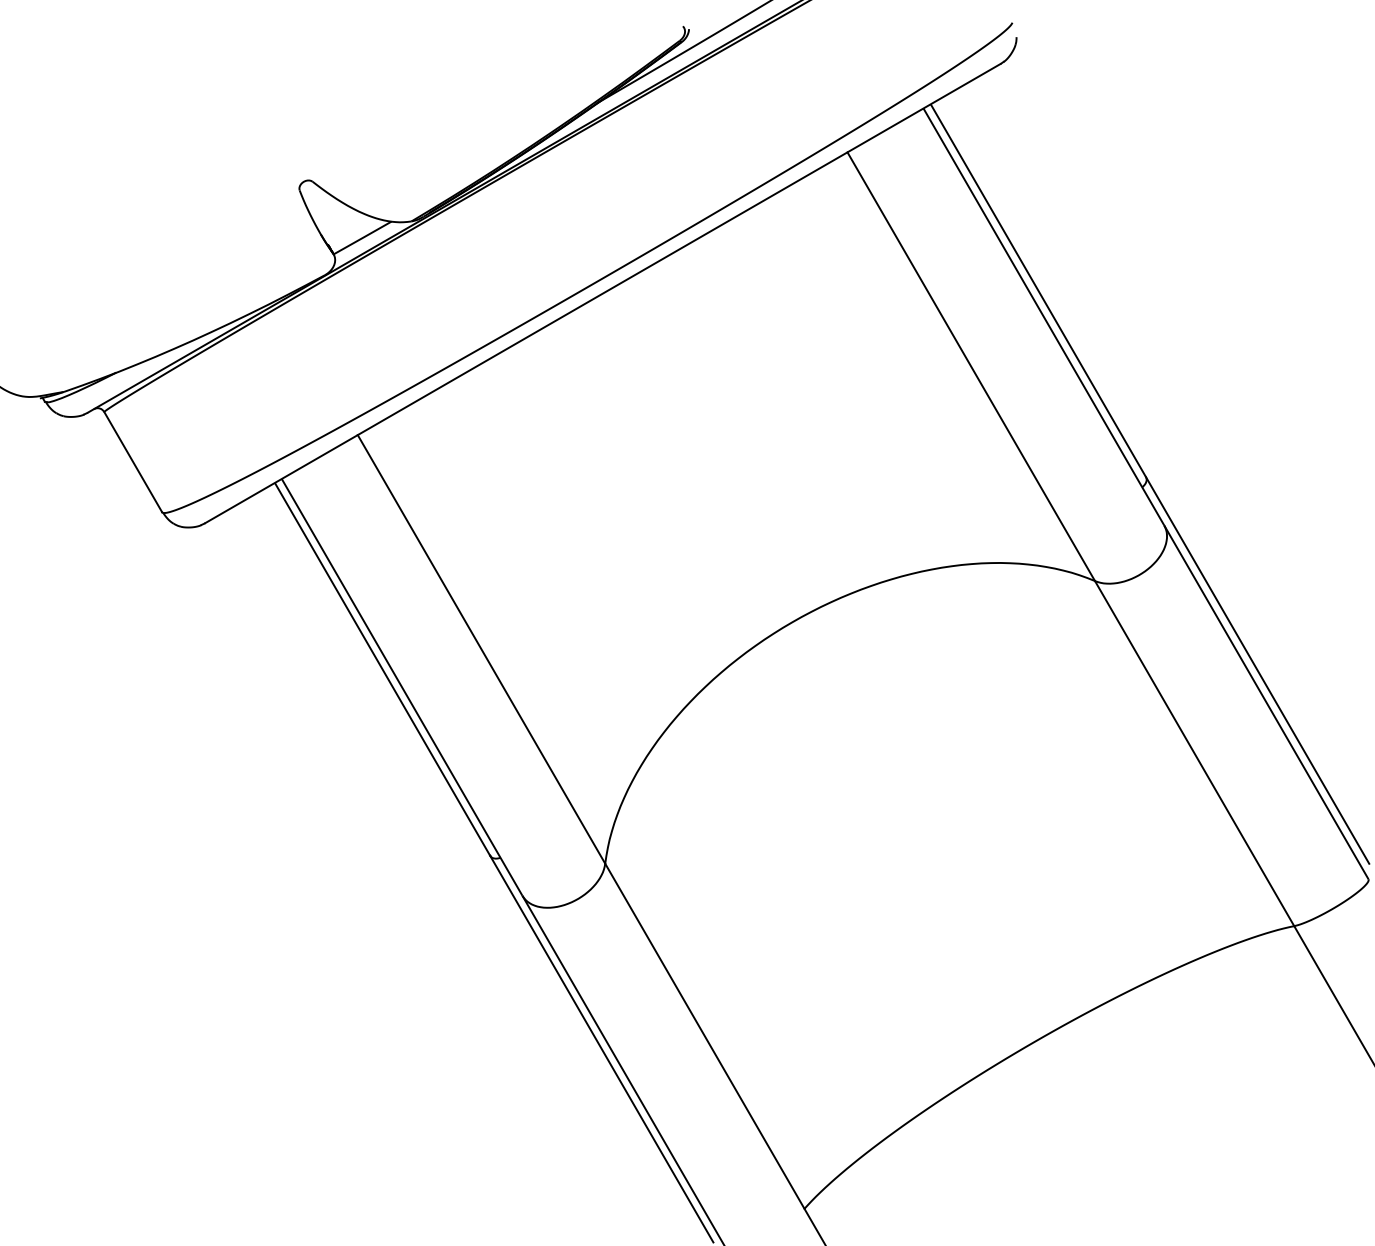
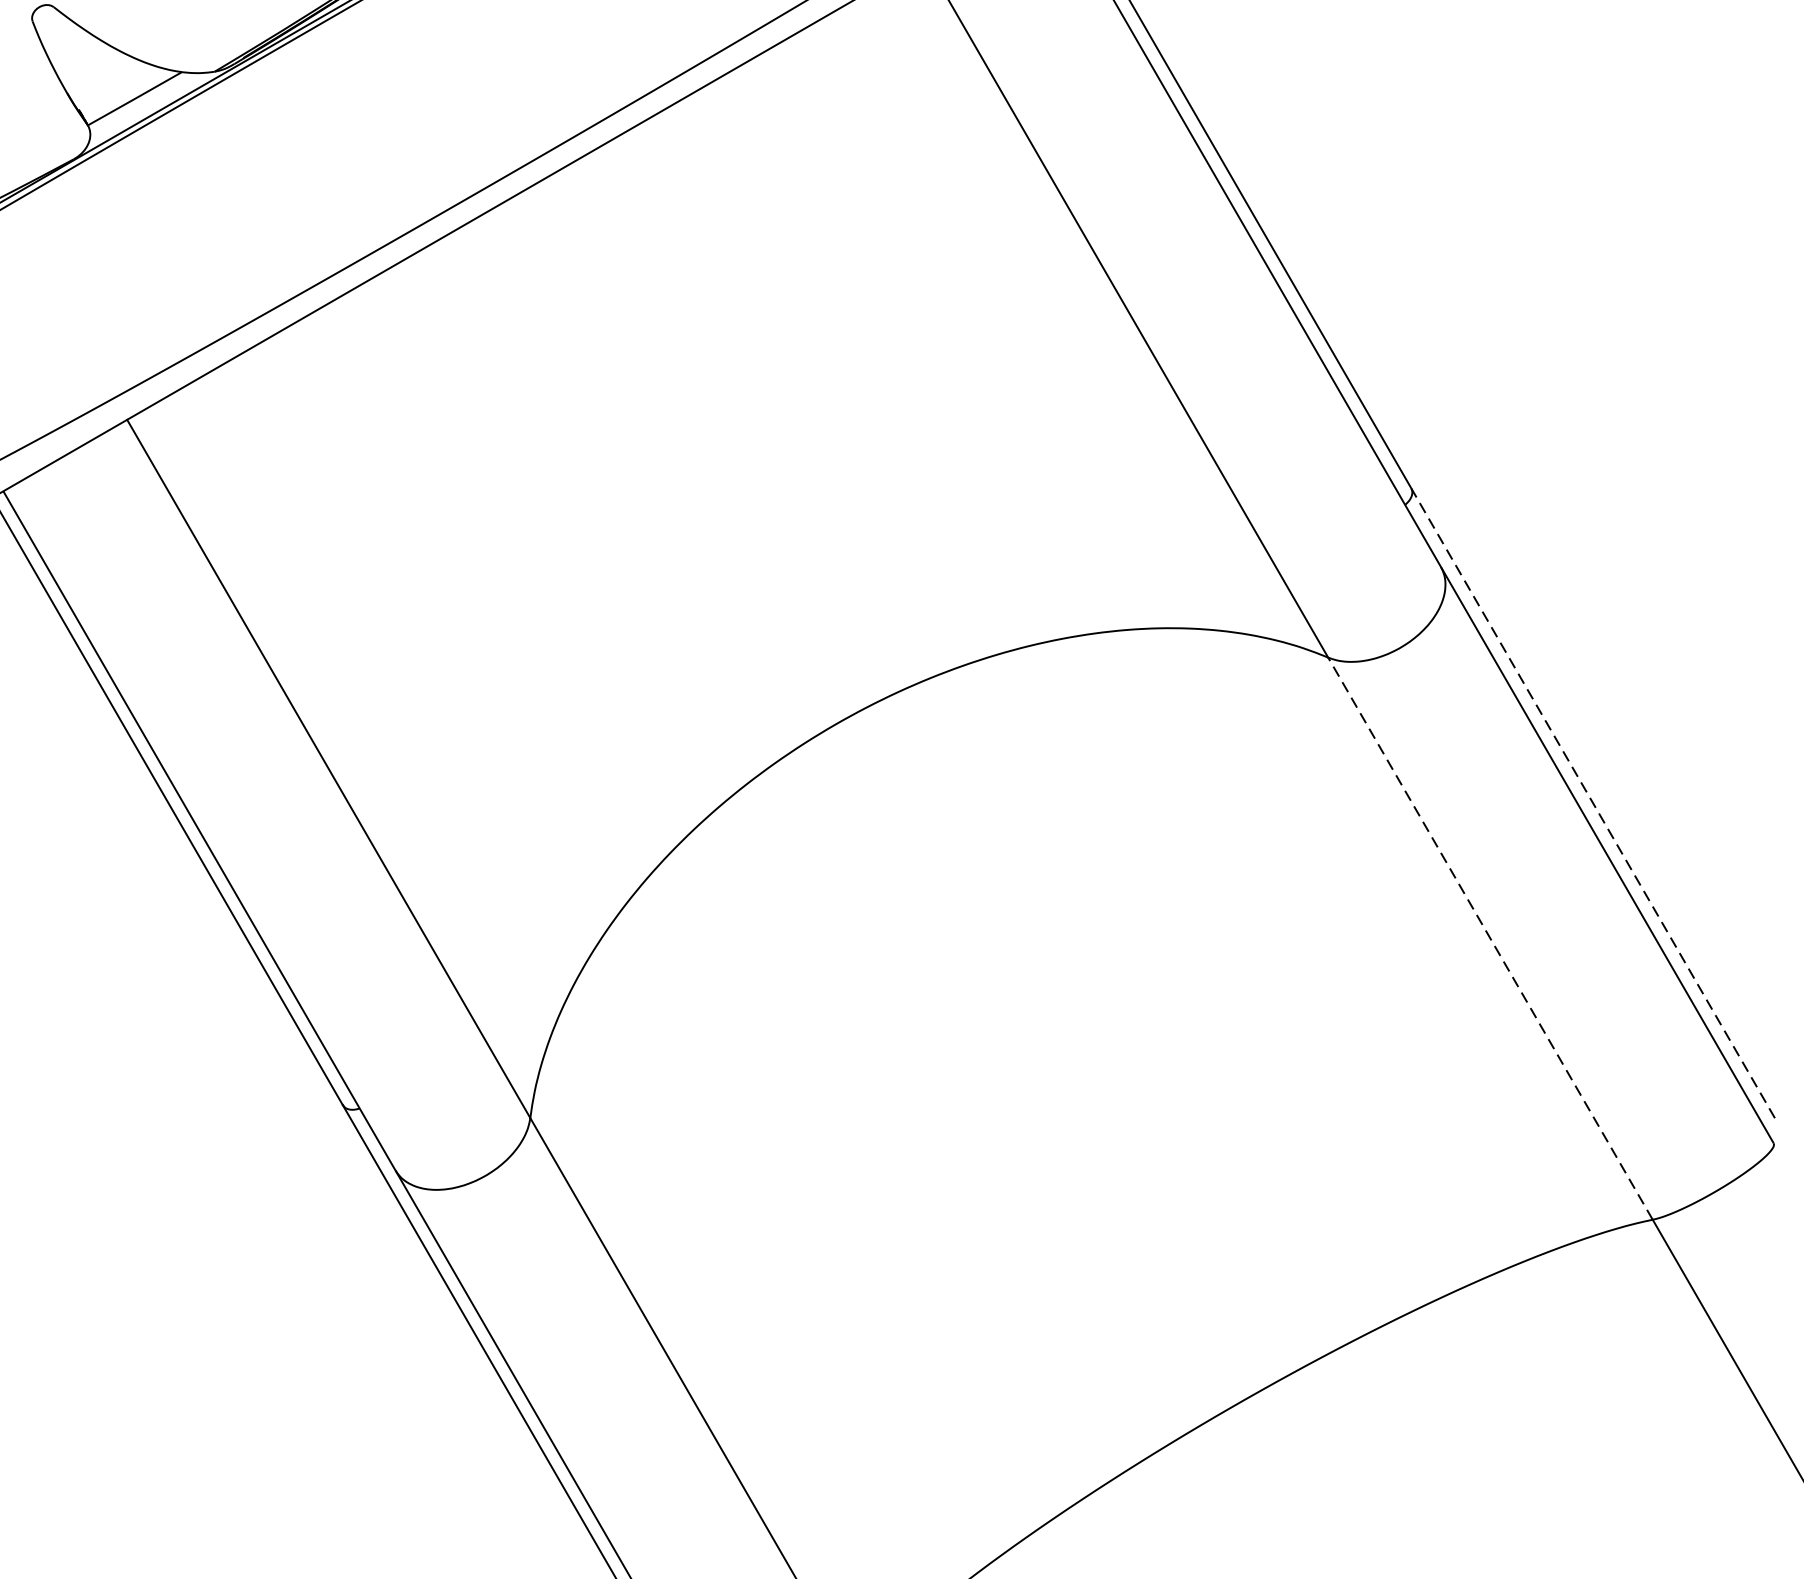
line: (1257, 670) -> (1592, 803), solid -> dashed
line: (1194, 753) -> (1490, 938), solid -> dashed

